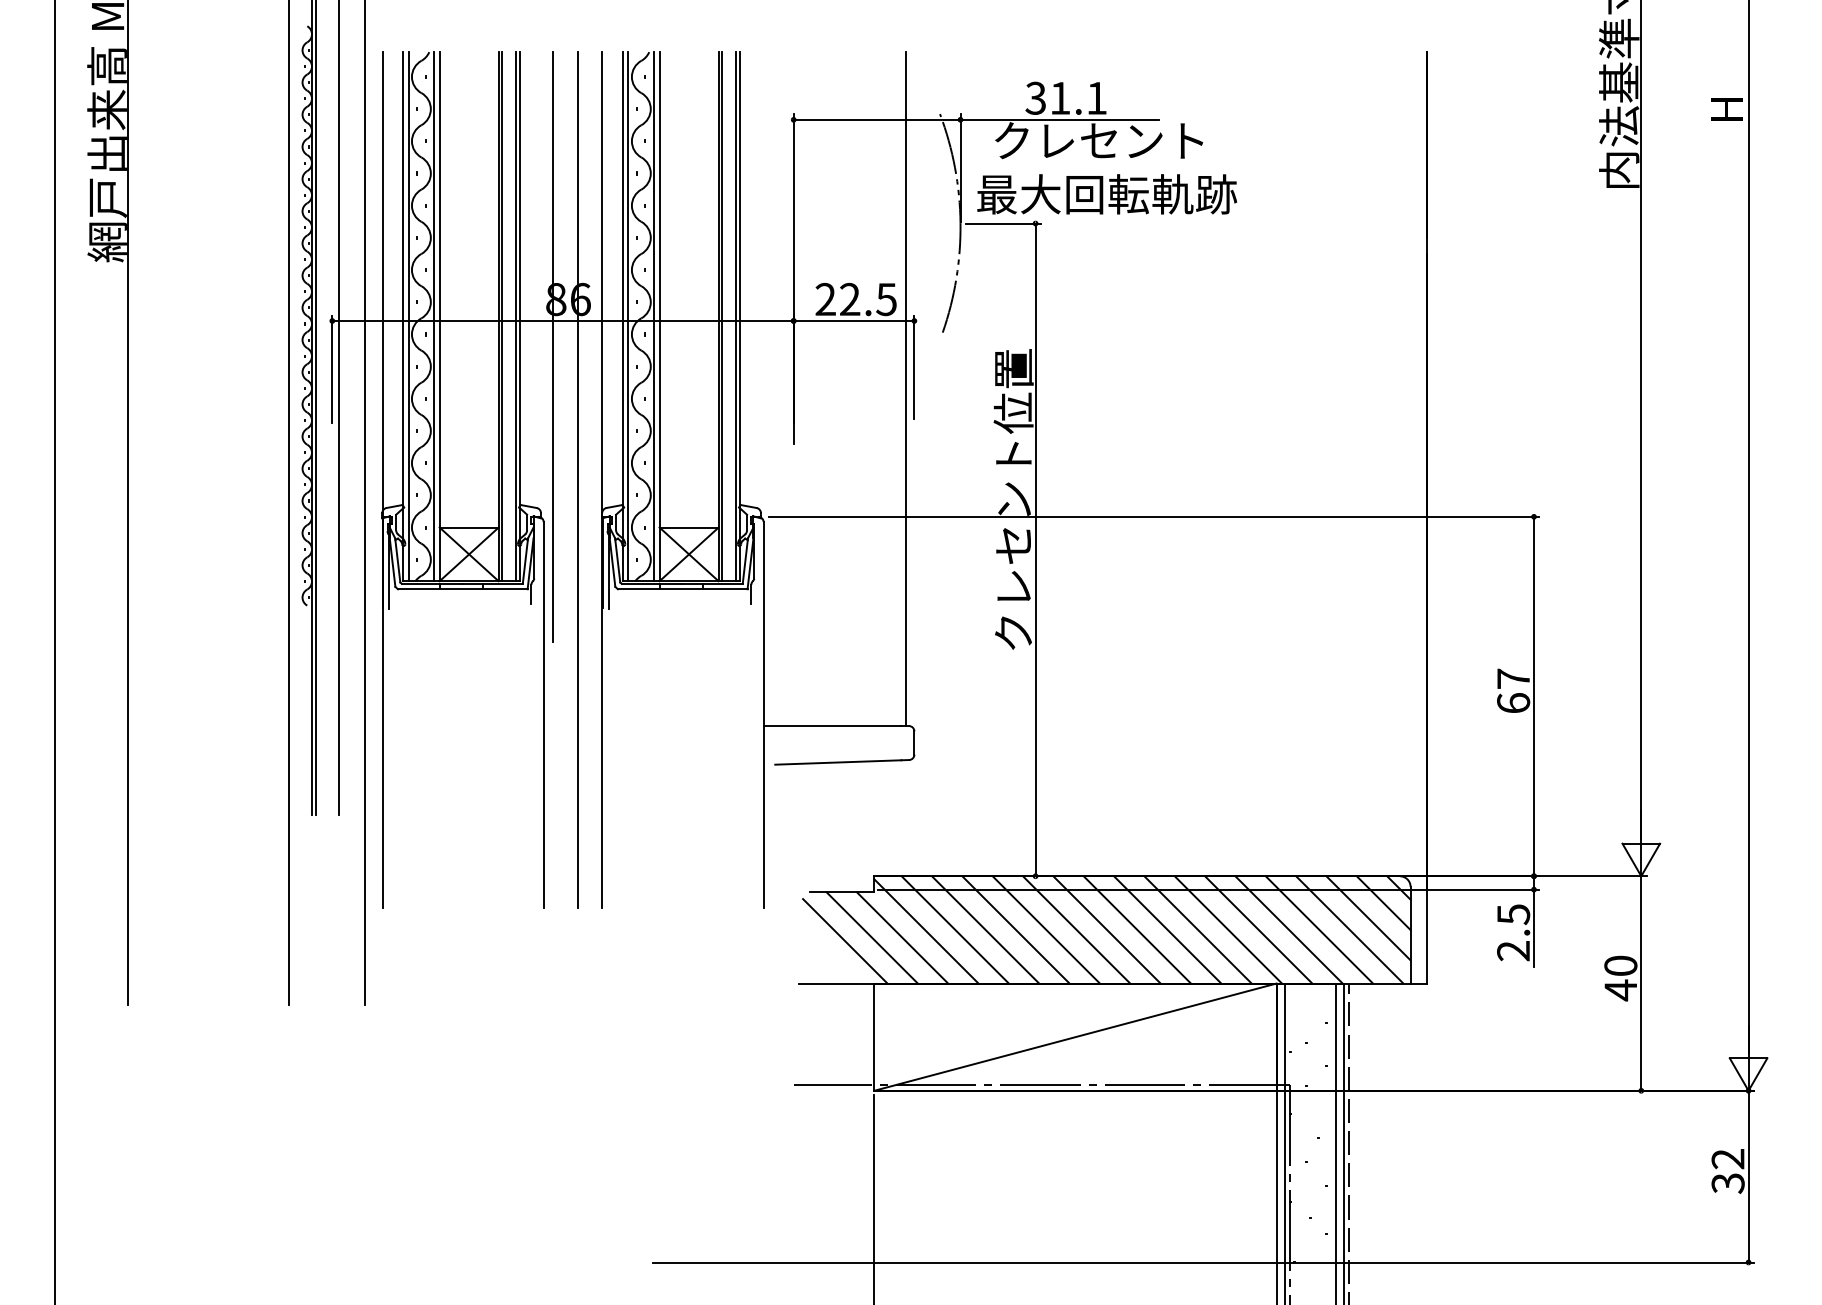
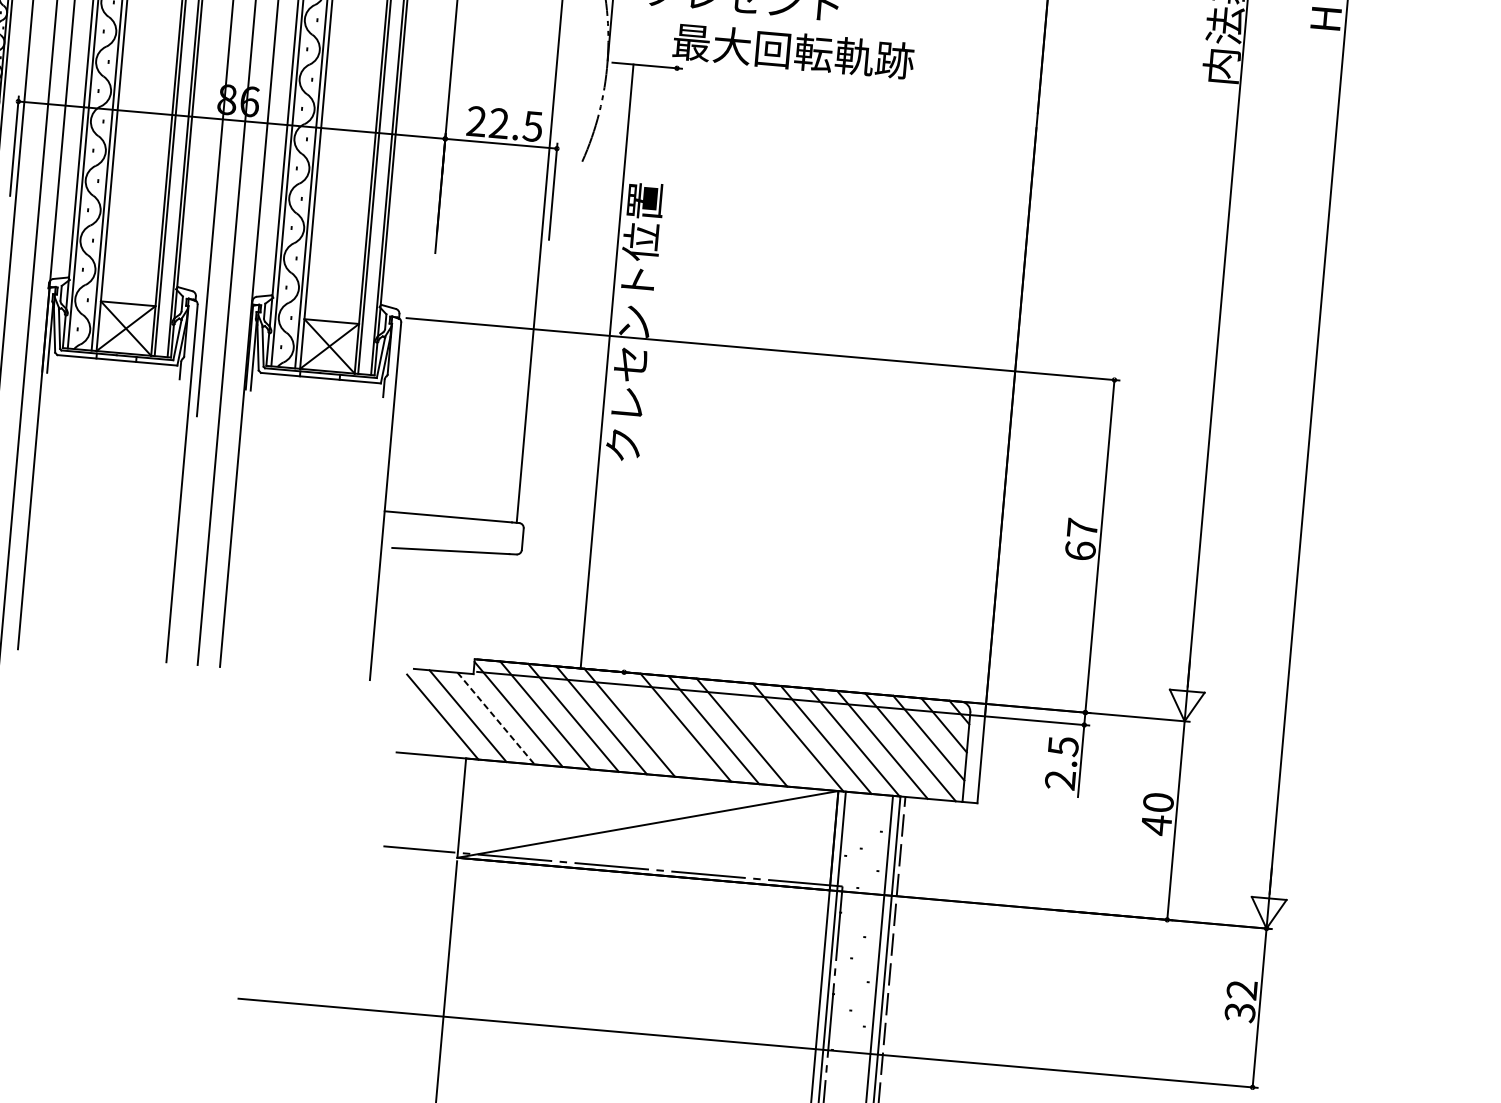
text: (1107, 194) -> (794, 51), moved
line: (1035, 549) -> (607, 366), moved
line: (1076, 929) -> (657, 724), removed
line: (1197, 929) -> (769, 734), removed
line: (902, 938) -> (495, 719), solid -> dashed

